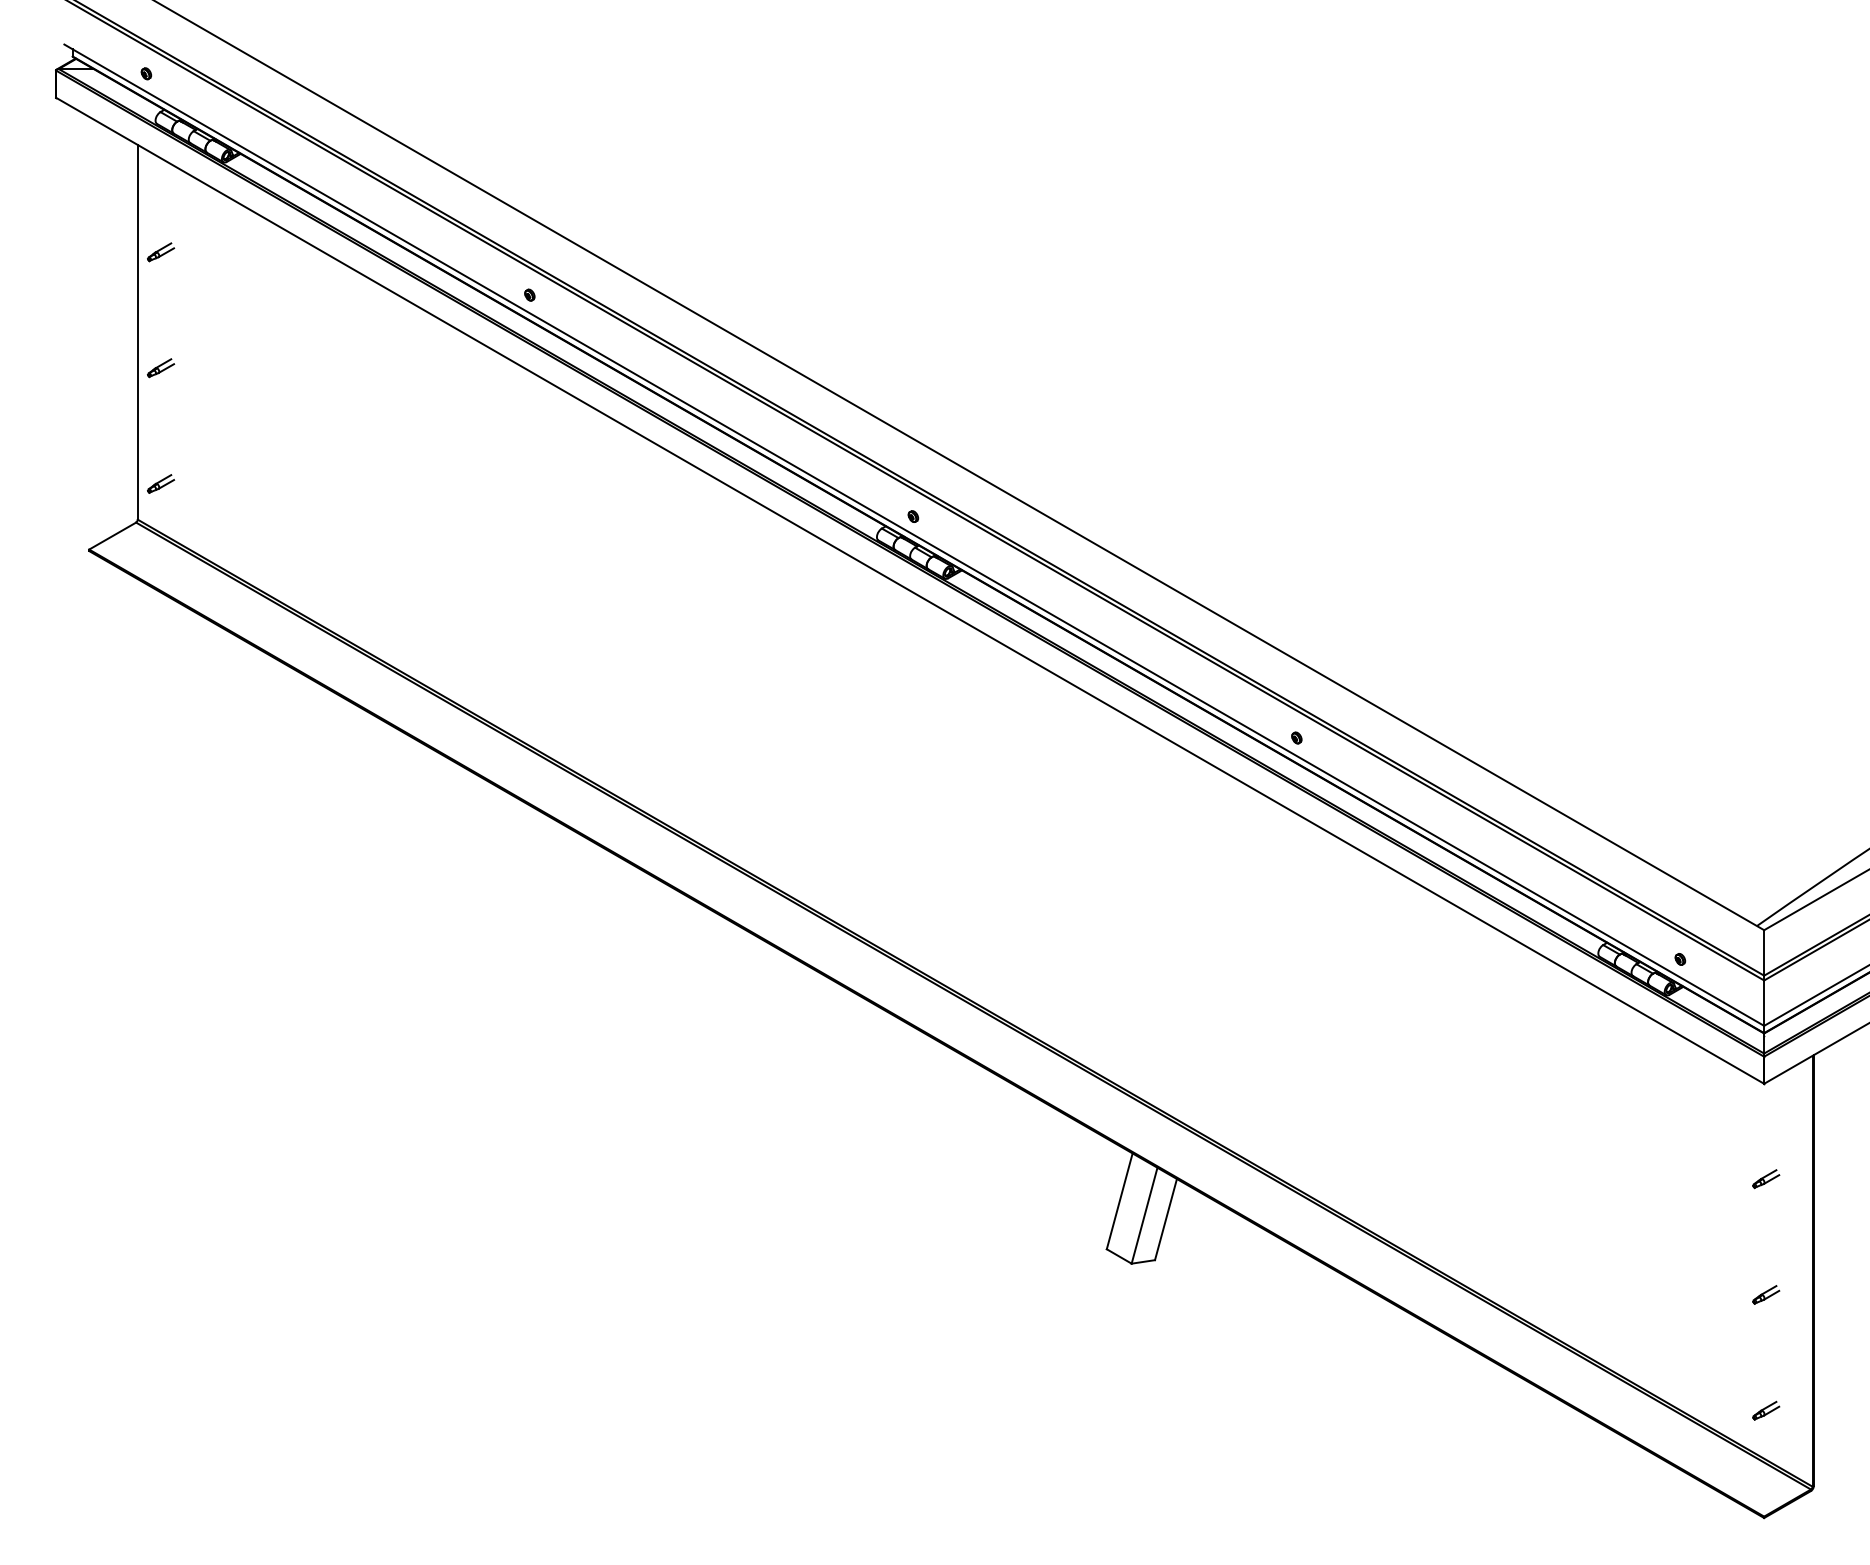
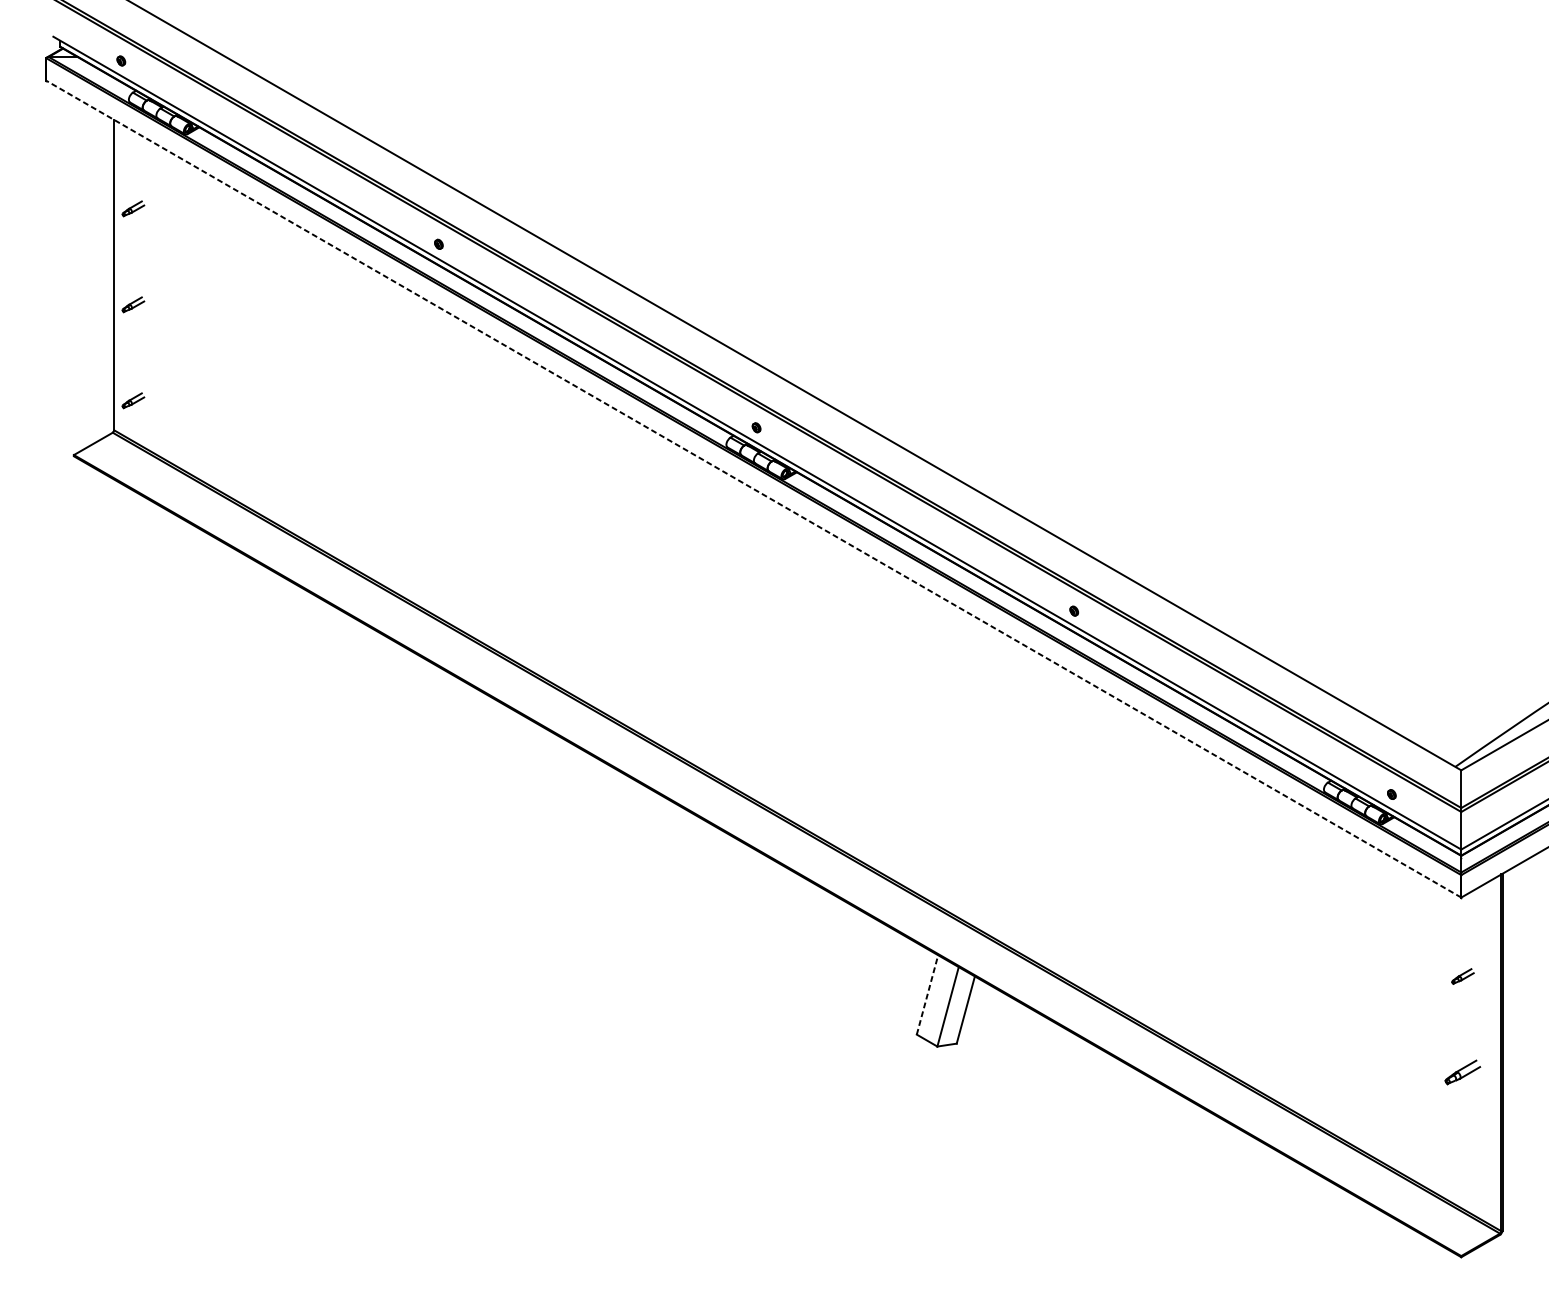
line: (909, 590) -> (753, 488), solid -> dashed
line: (1119, 1201) -> (927, 995), solid -> dashed
part: (1766, 1294) -> (1463, 1072), size x1.6
part: (1766, 1410) -> (1463, 1168), removed

